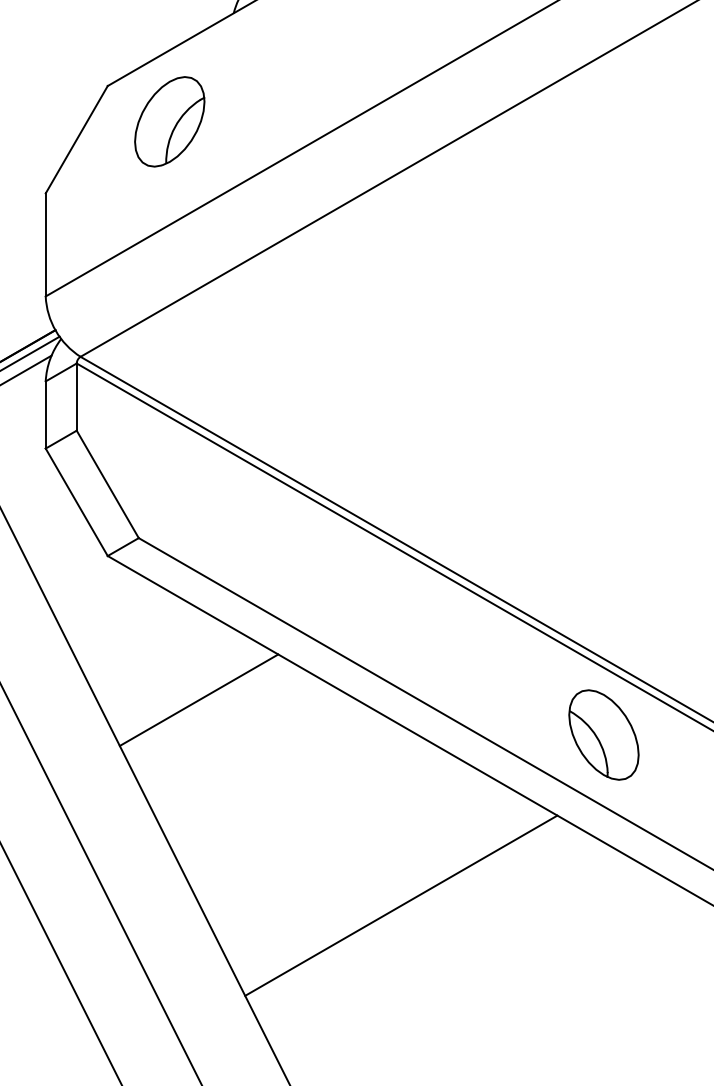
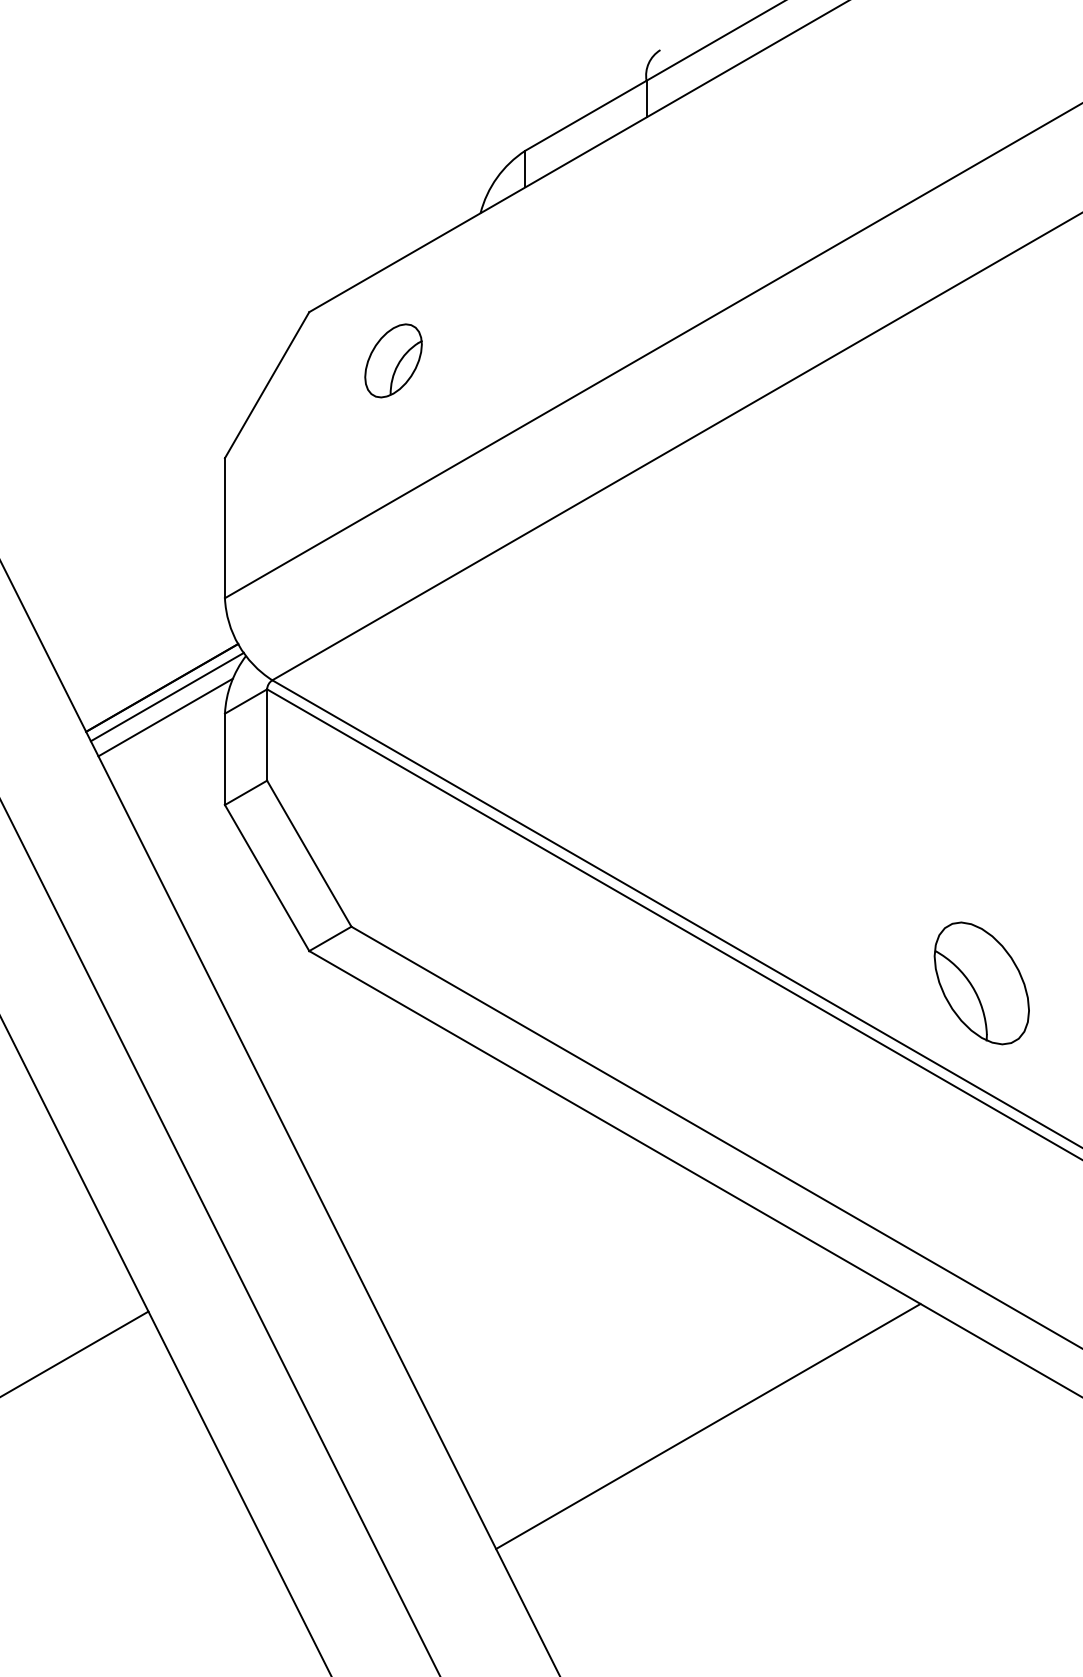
part: (169, 121) -> (393, 360), size x0.6
line: (199, 699) -> (433, 1146), removed
part: (603, 735) -> (981, 983), moved

